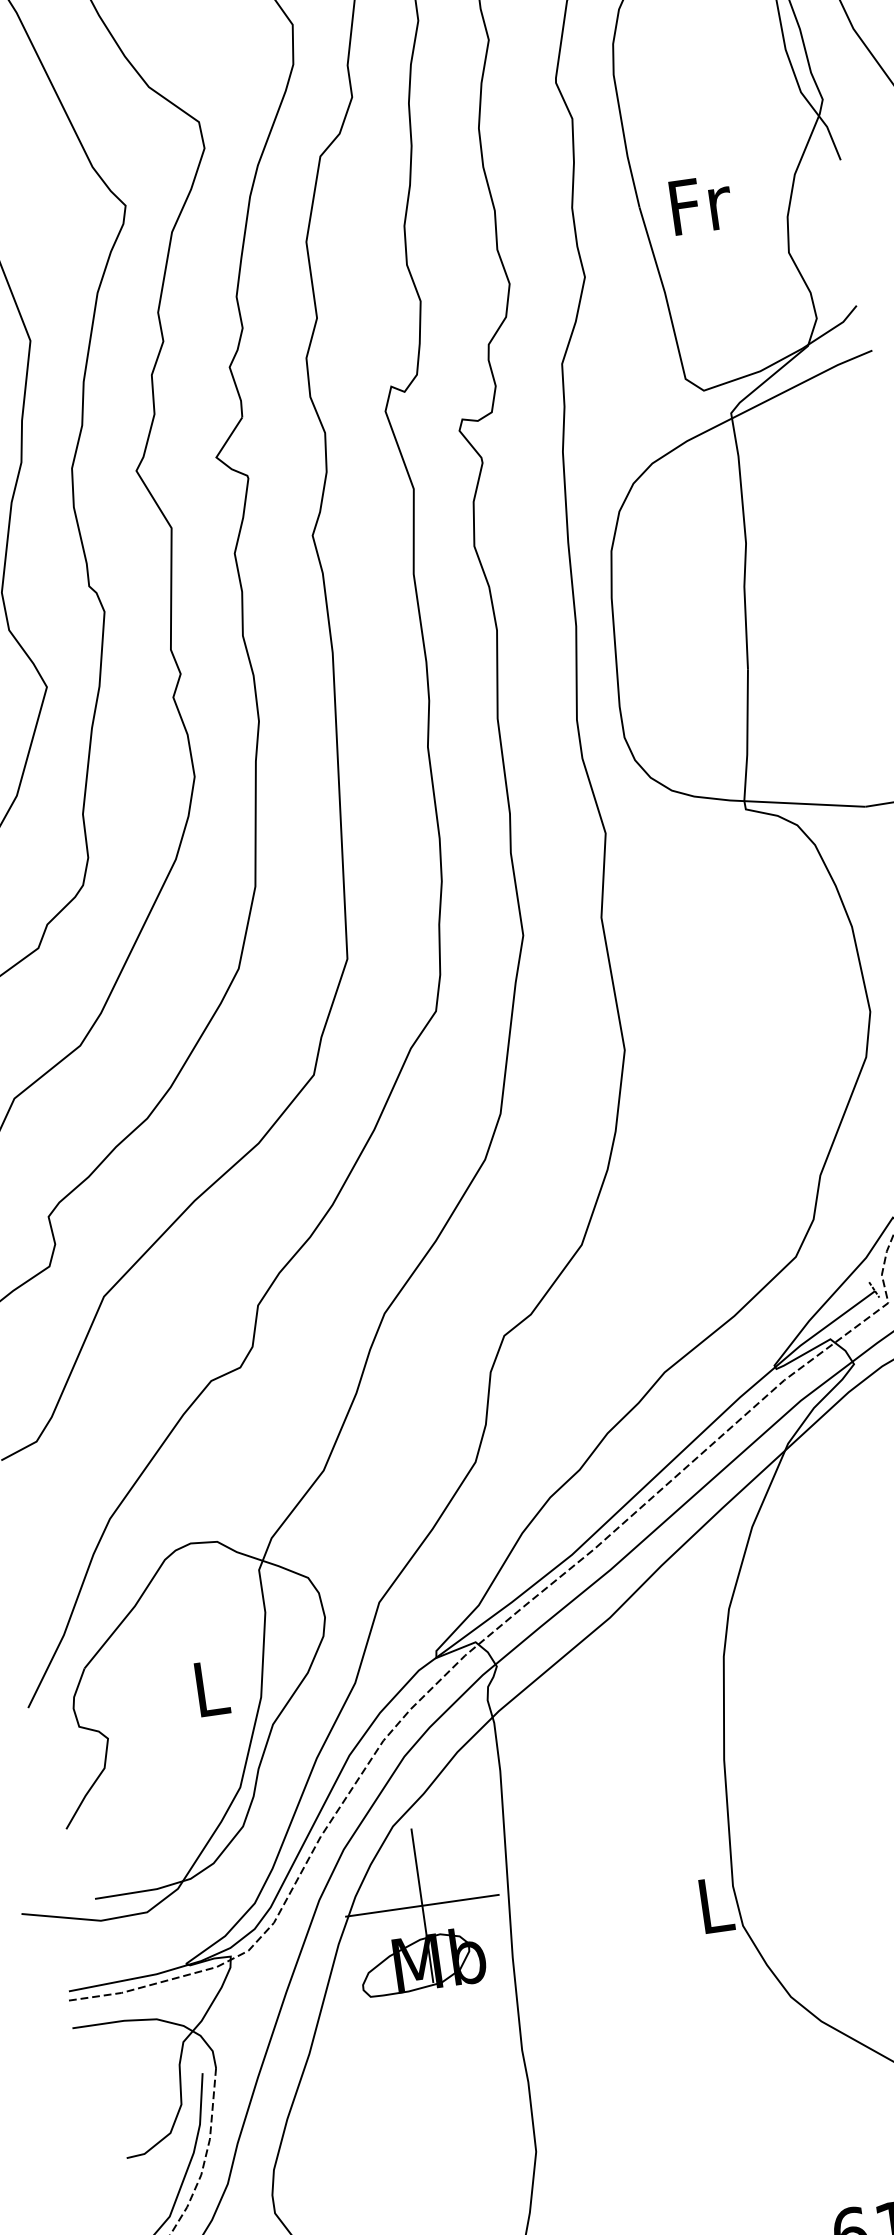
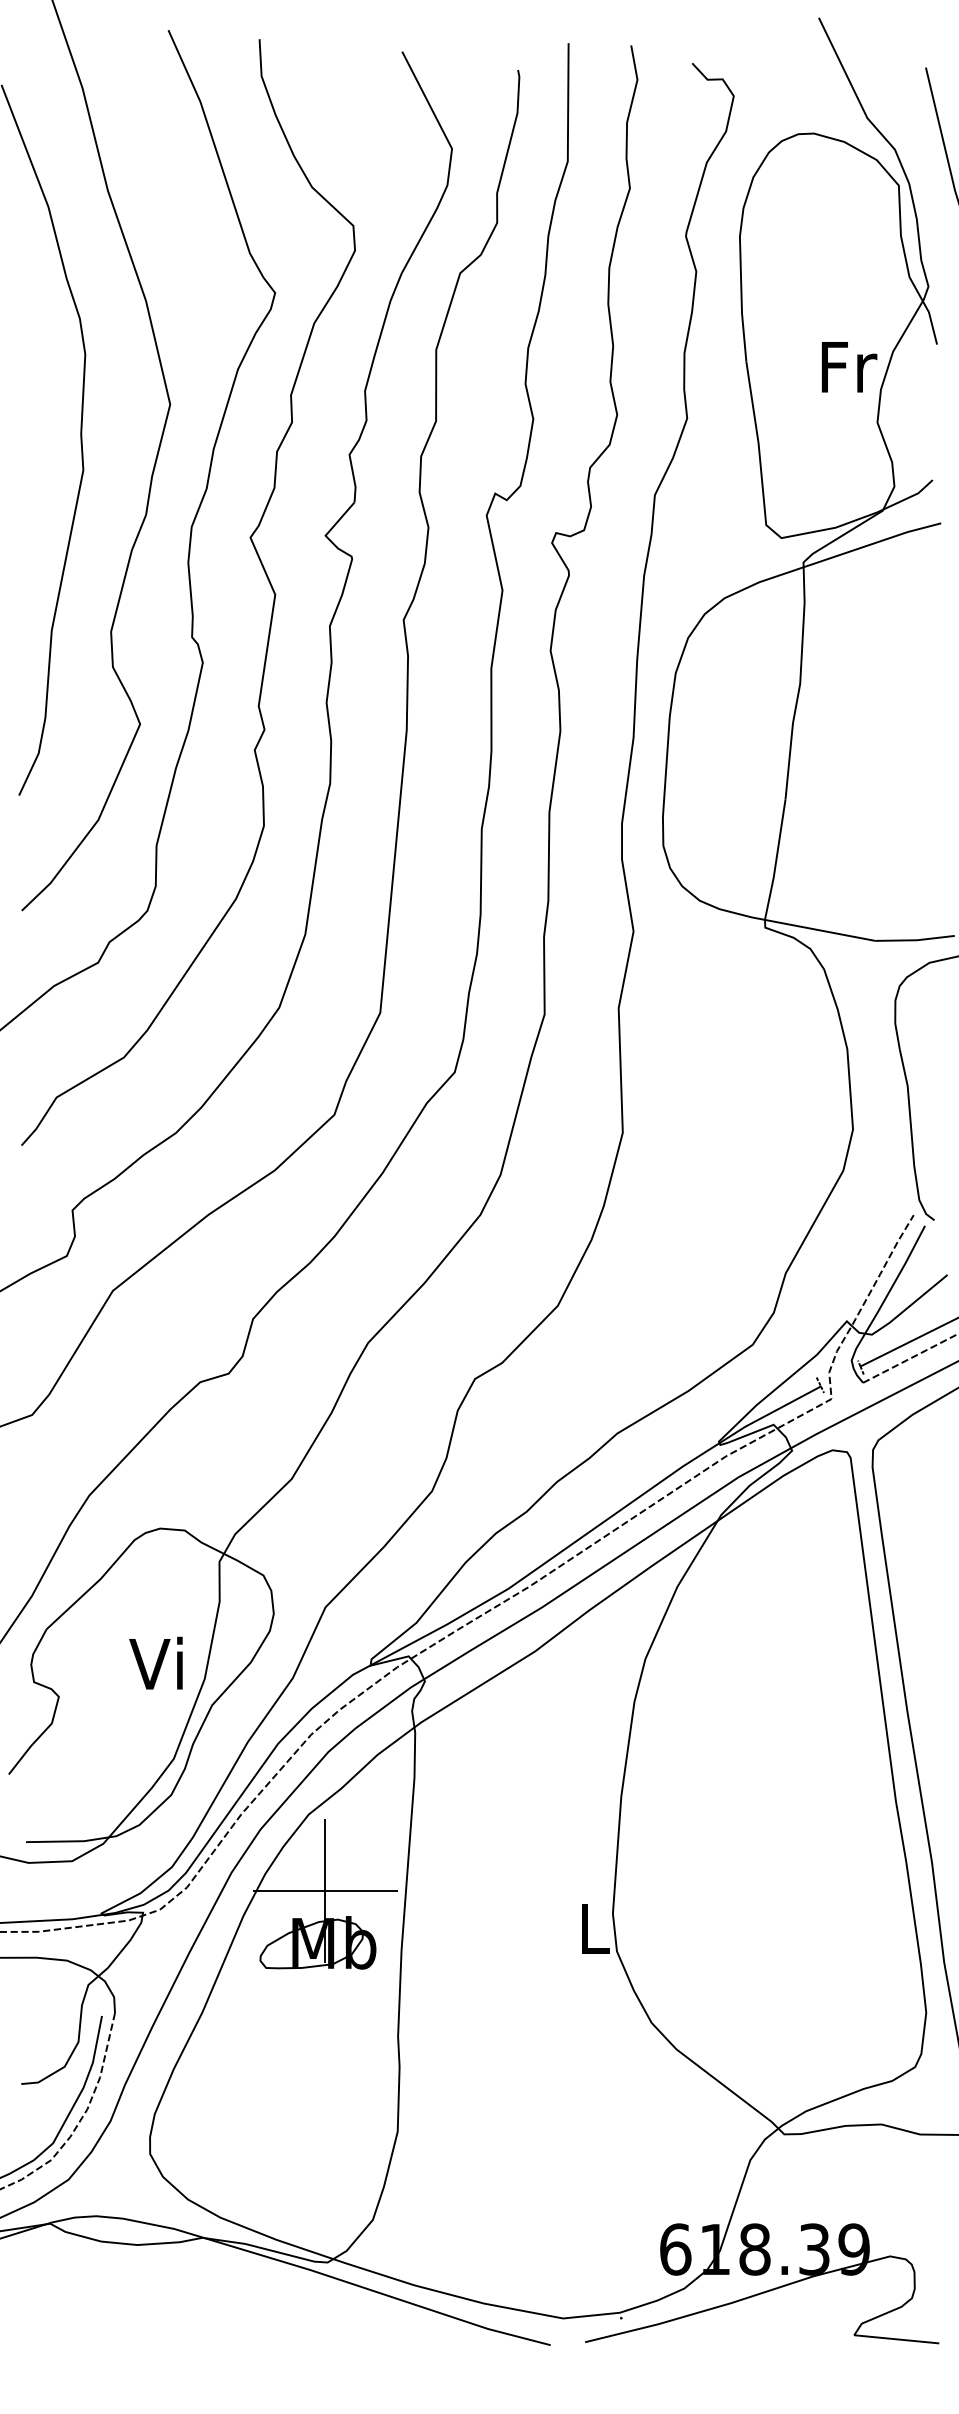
text: (701, 205) -> (849, 367), moved
text: (206, 1687) -> (155, 1662), L -> Vi

